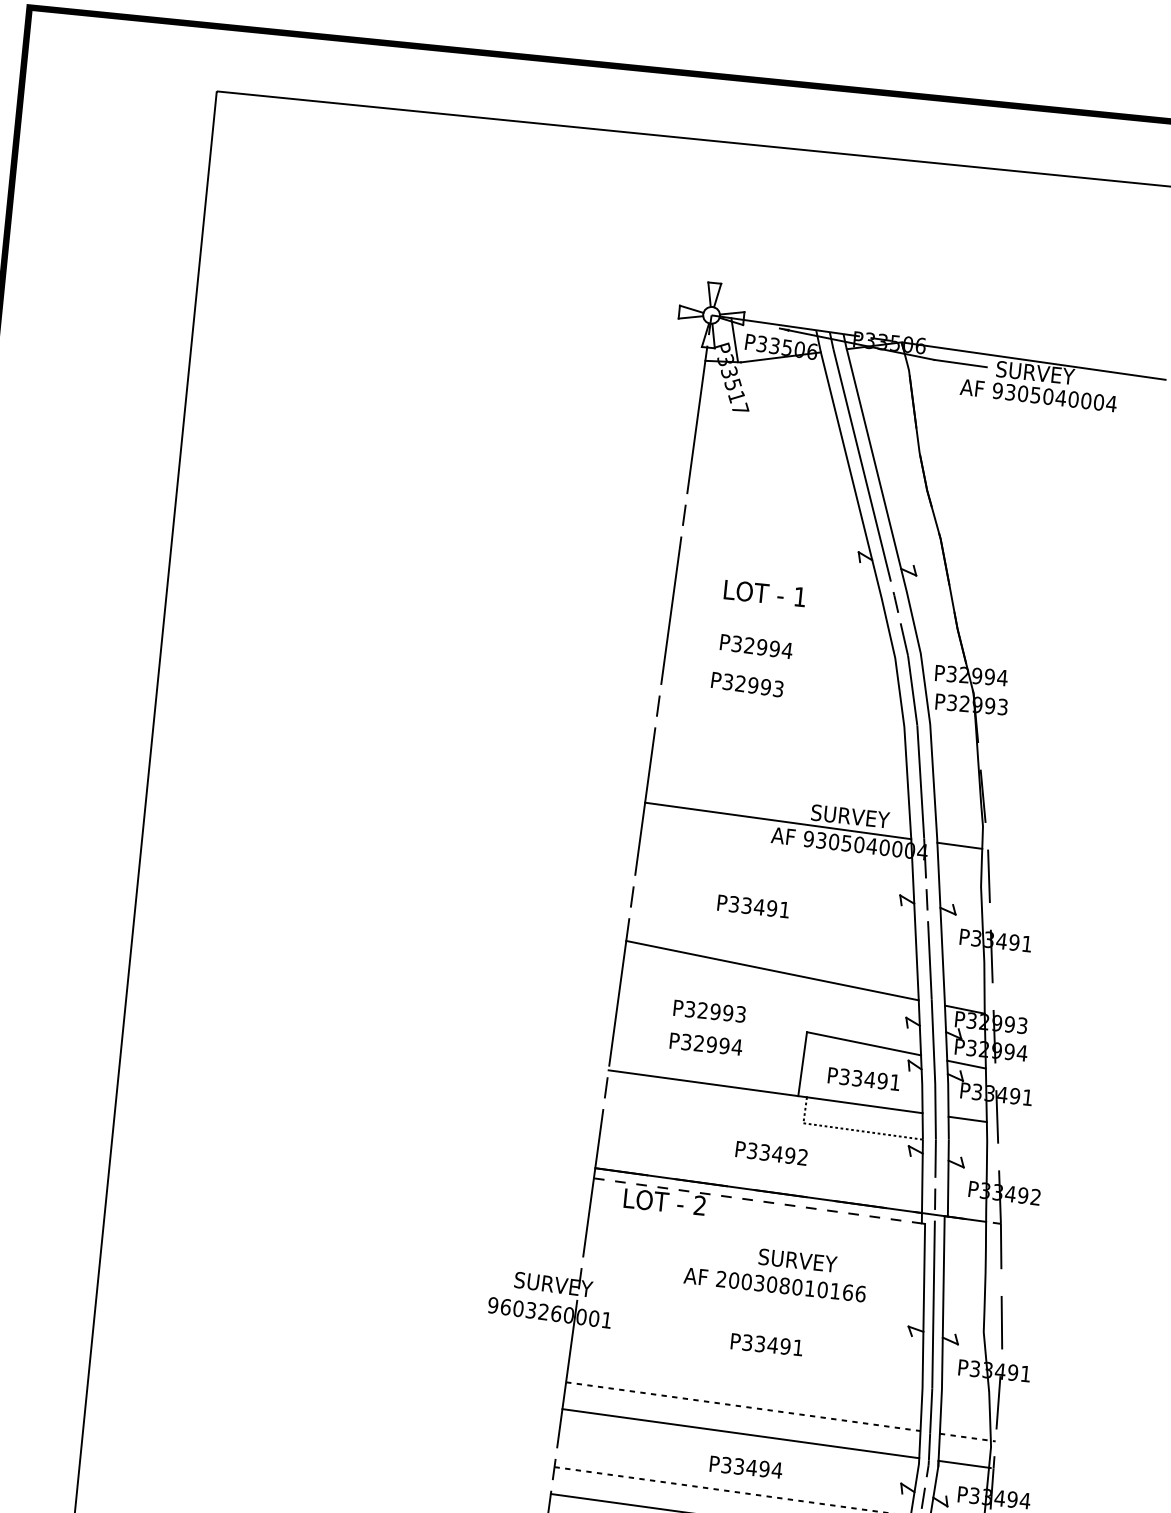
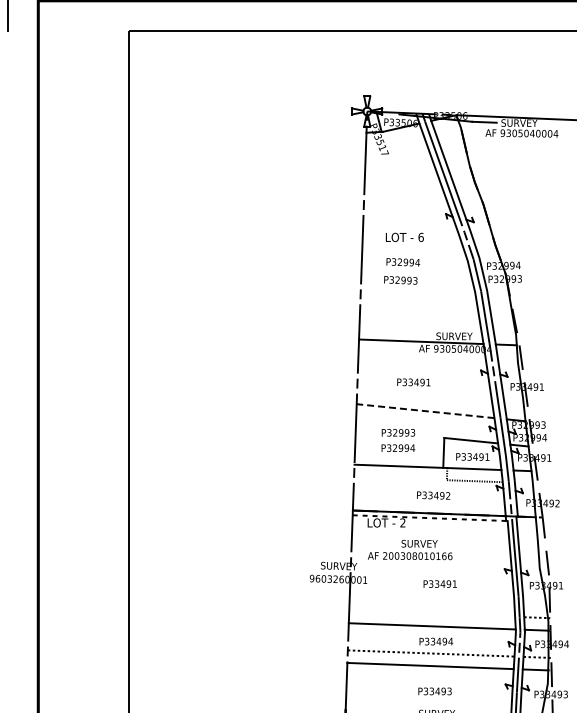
text: (798, 594) -> (420, 236), 1 -> 6
line: (772, 971) -> (425, 411), solid -> dashed
text: (776, 1272) -> (410, 550), moved
line: (744, 1406) -> (432, 613), removed

